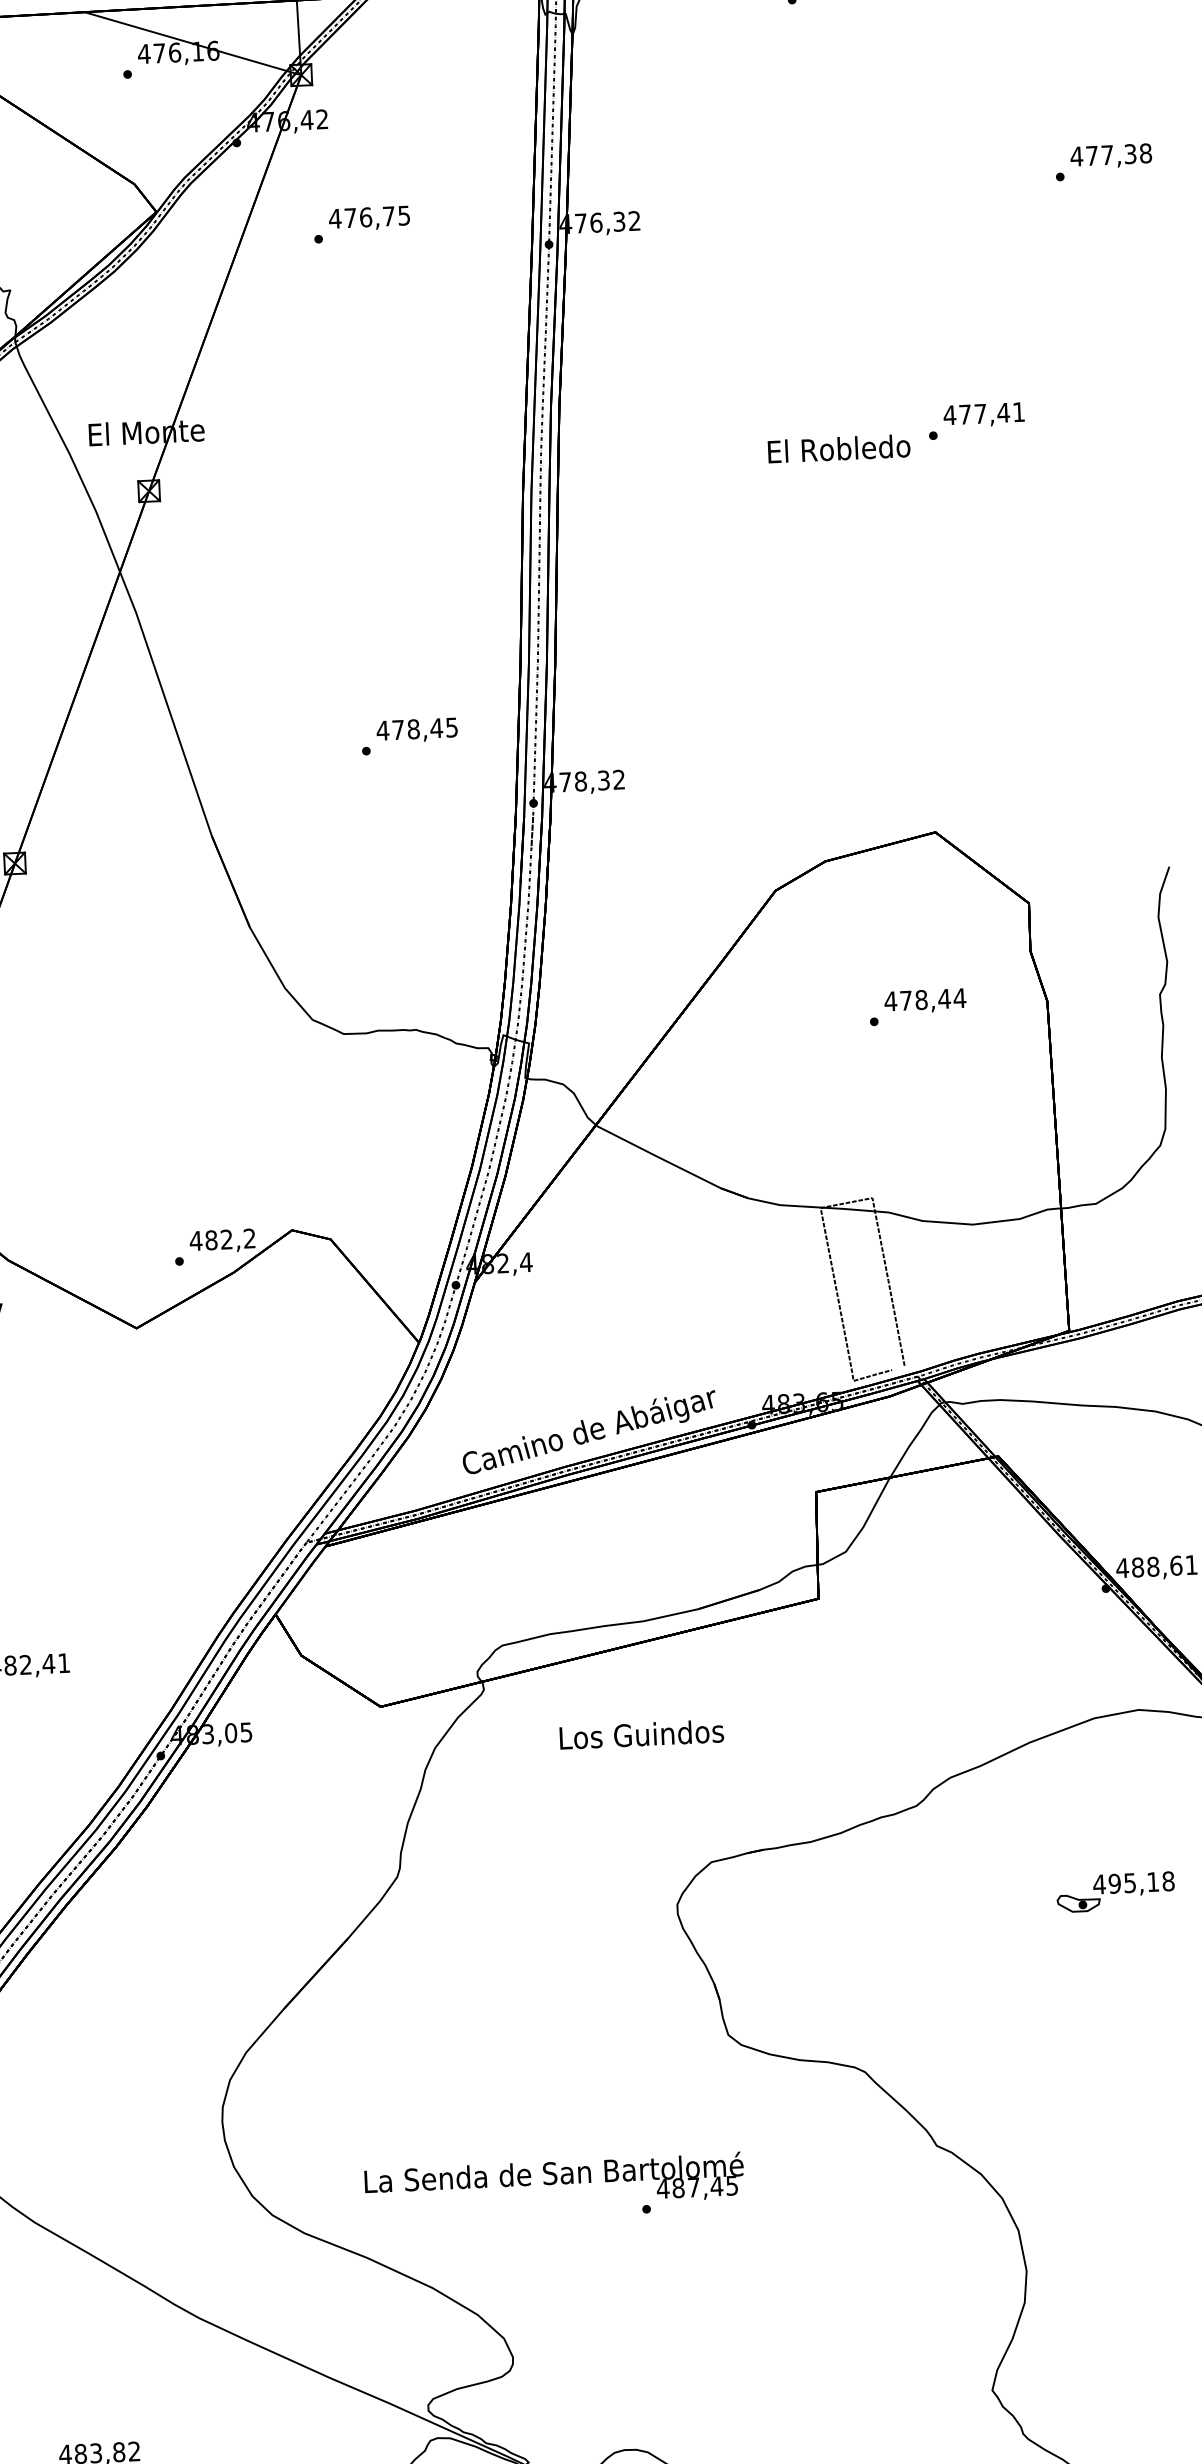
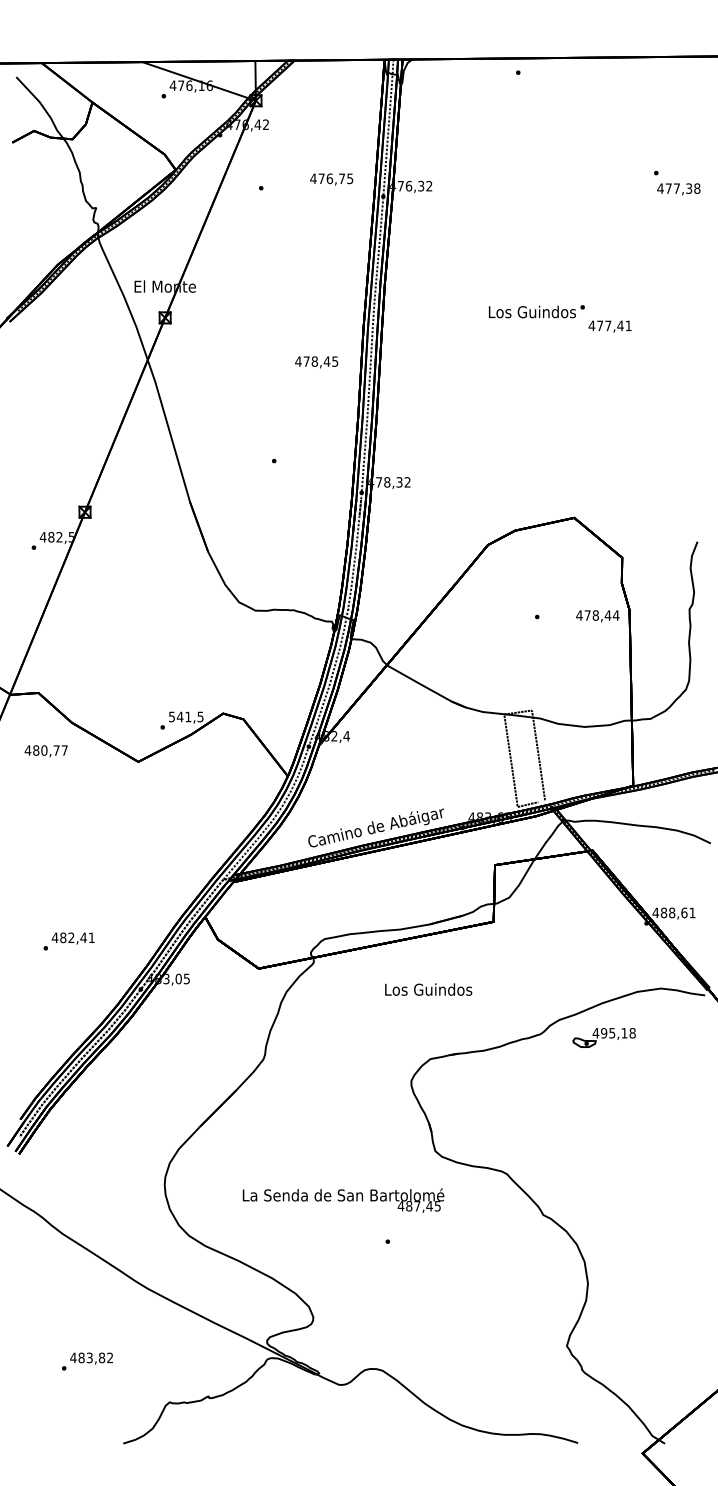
text: (1110, 156) -> (678, 189), moved
text: (369, 218) -> (331, 179), moved
text: (982, 414) -> (609, 326), moved
text: (837, 447) -> (531, 311), El Robledo -> Los Guindos
text: (416, 730) -> (316, 362), moved
text: (924, 1001) -> (597, 616), moved
text: (221, 1238) -> (185, 716), 482,2 -> 541,5
text: (641, 1734) -> (428, 989), moved
part: (1114, 1891) -> (603, 1037), moved
text: (554, 2182) -> (343, 1200), moved

